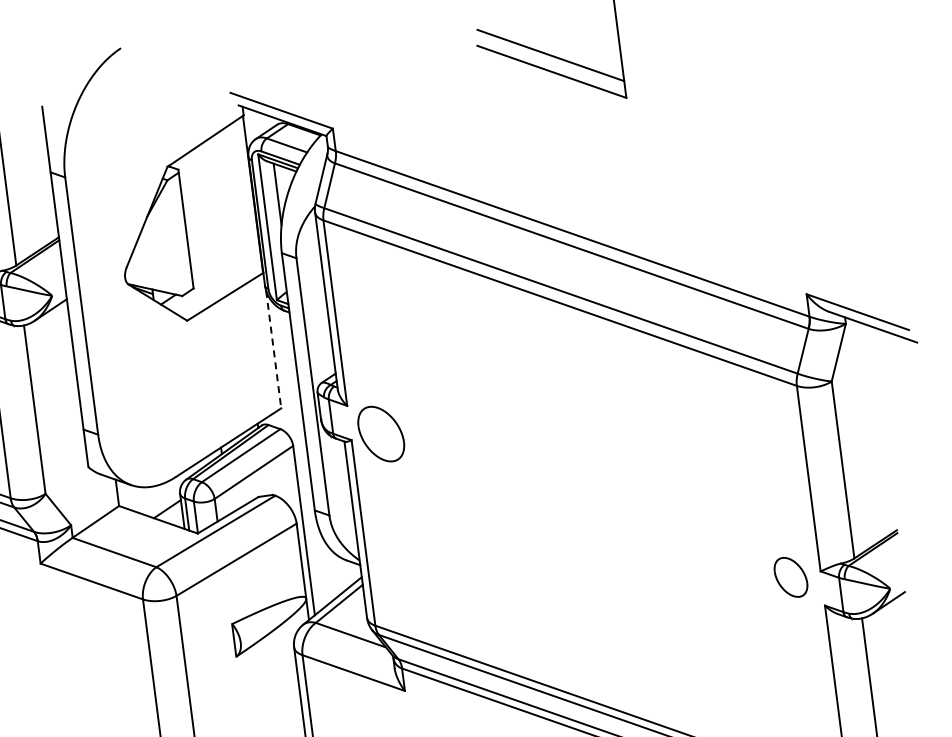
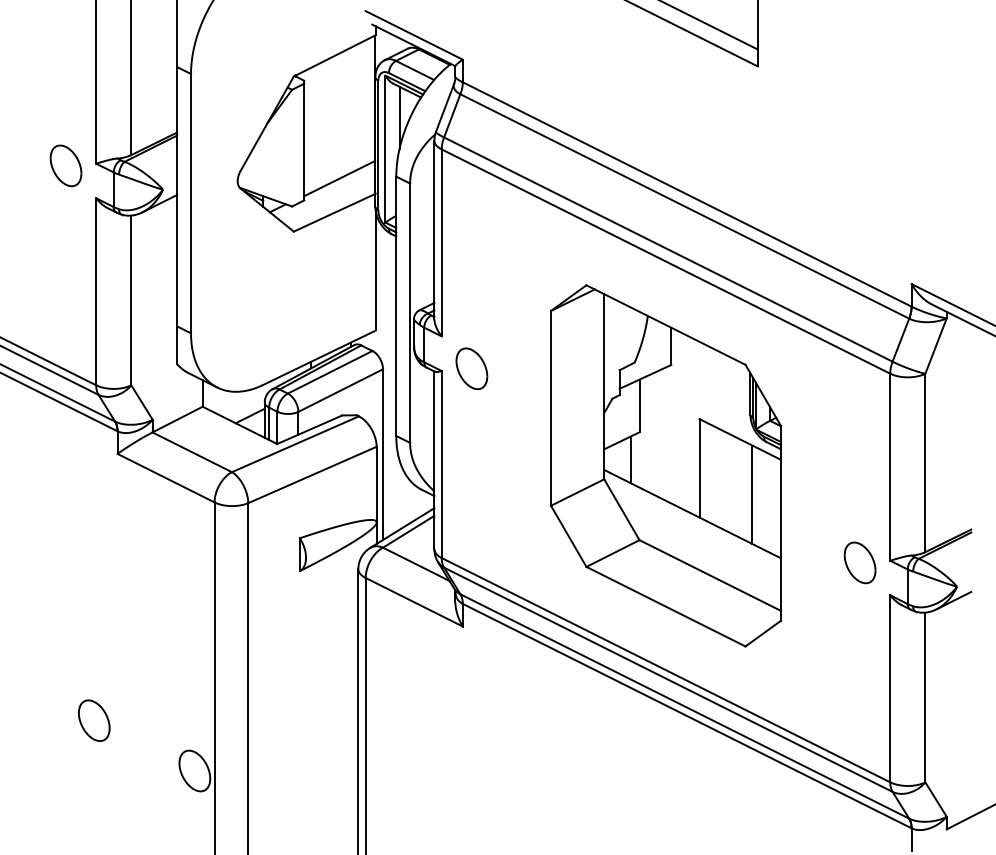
line: (225, 262) -> (339, 178), added
line: (273, 349) -> (375, 271), dashed -> solid
part: (380, 433) -> (471, 368), size x0.71
part: (585, 505) -> (665, 465), added

